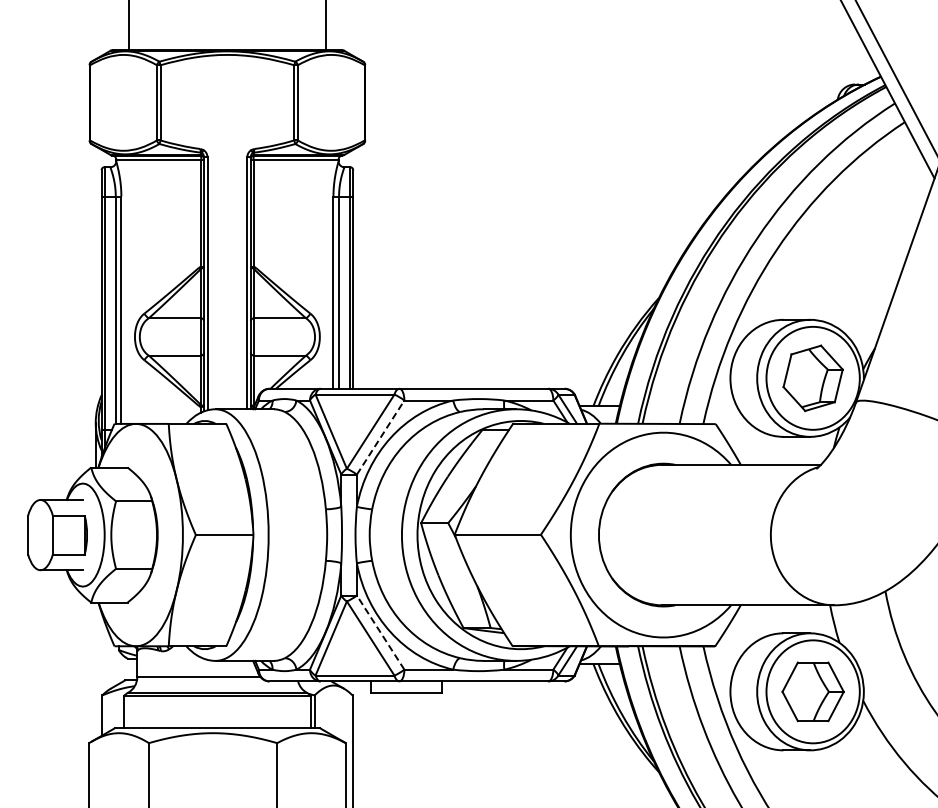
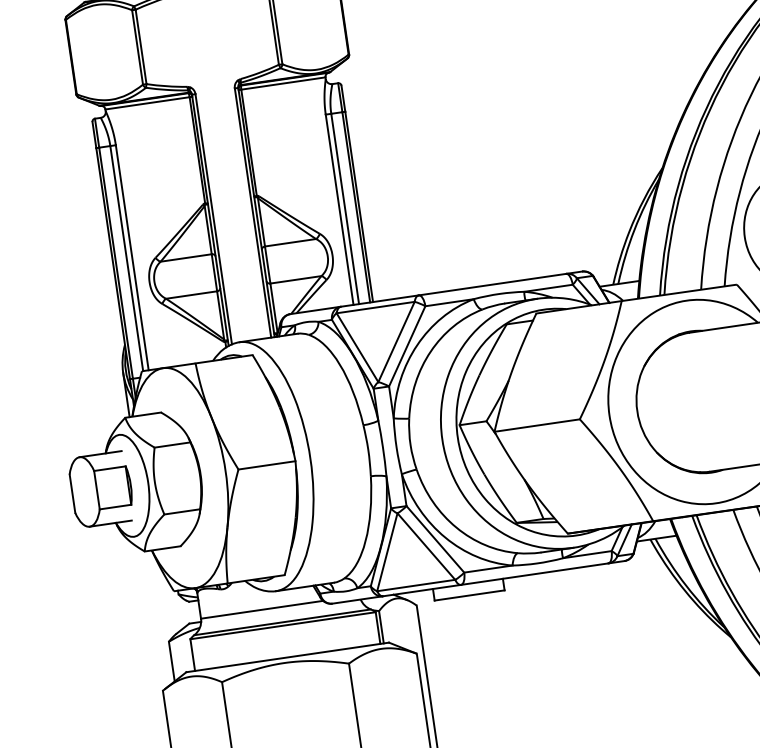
line: (380, 437) -> (407, 346), dashed -> solid
line: (380, 632) -> (435, 539), dashed -> solid

